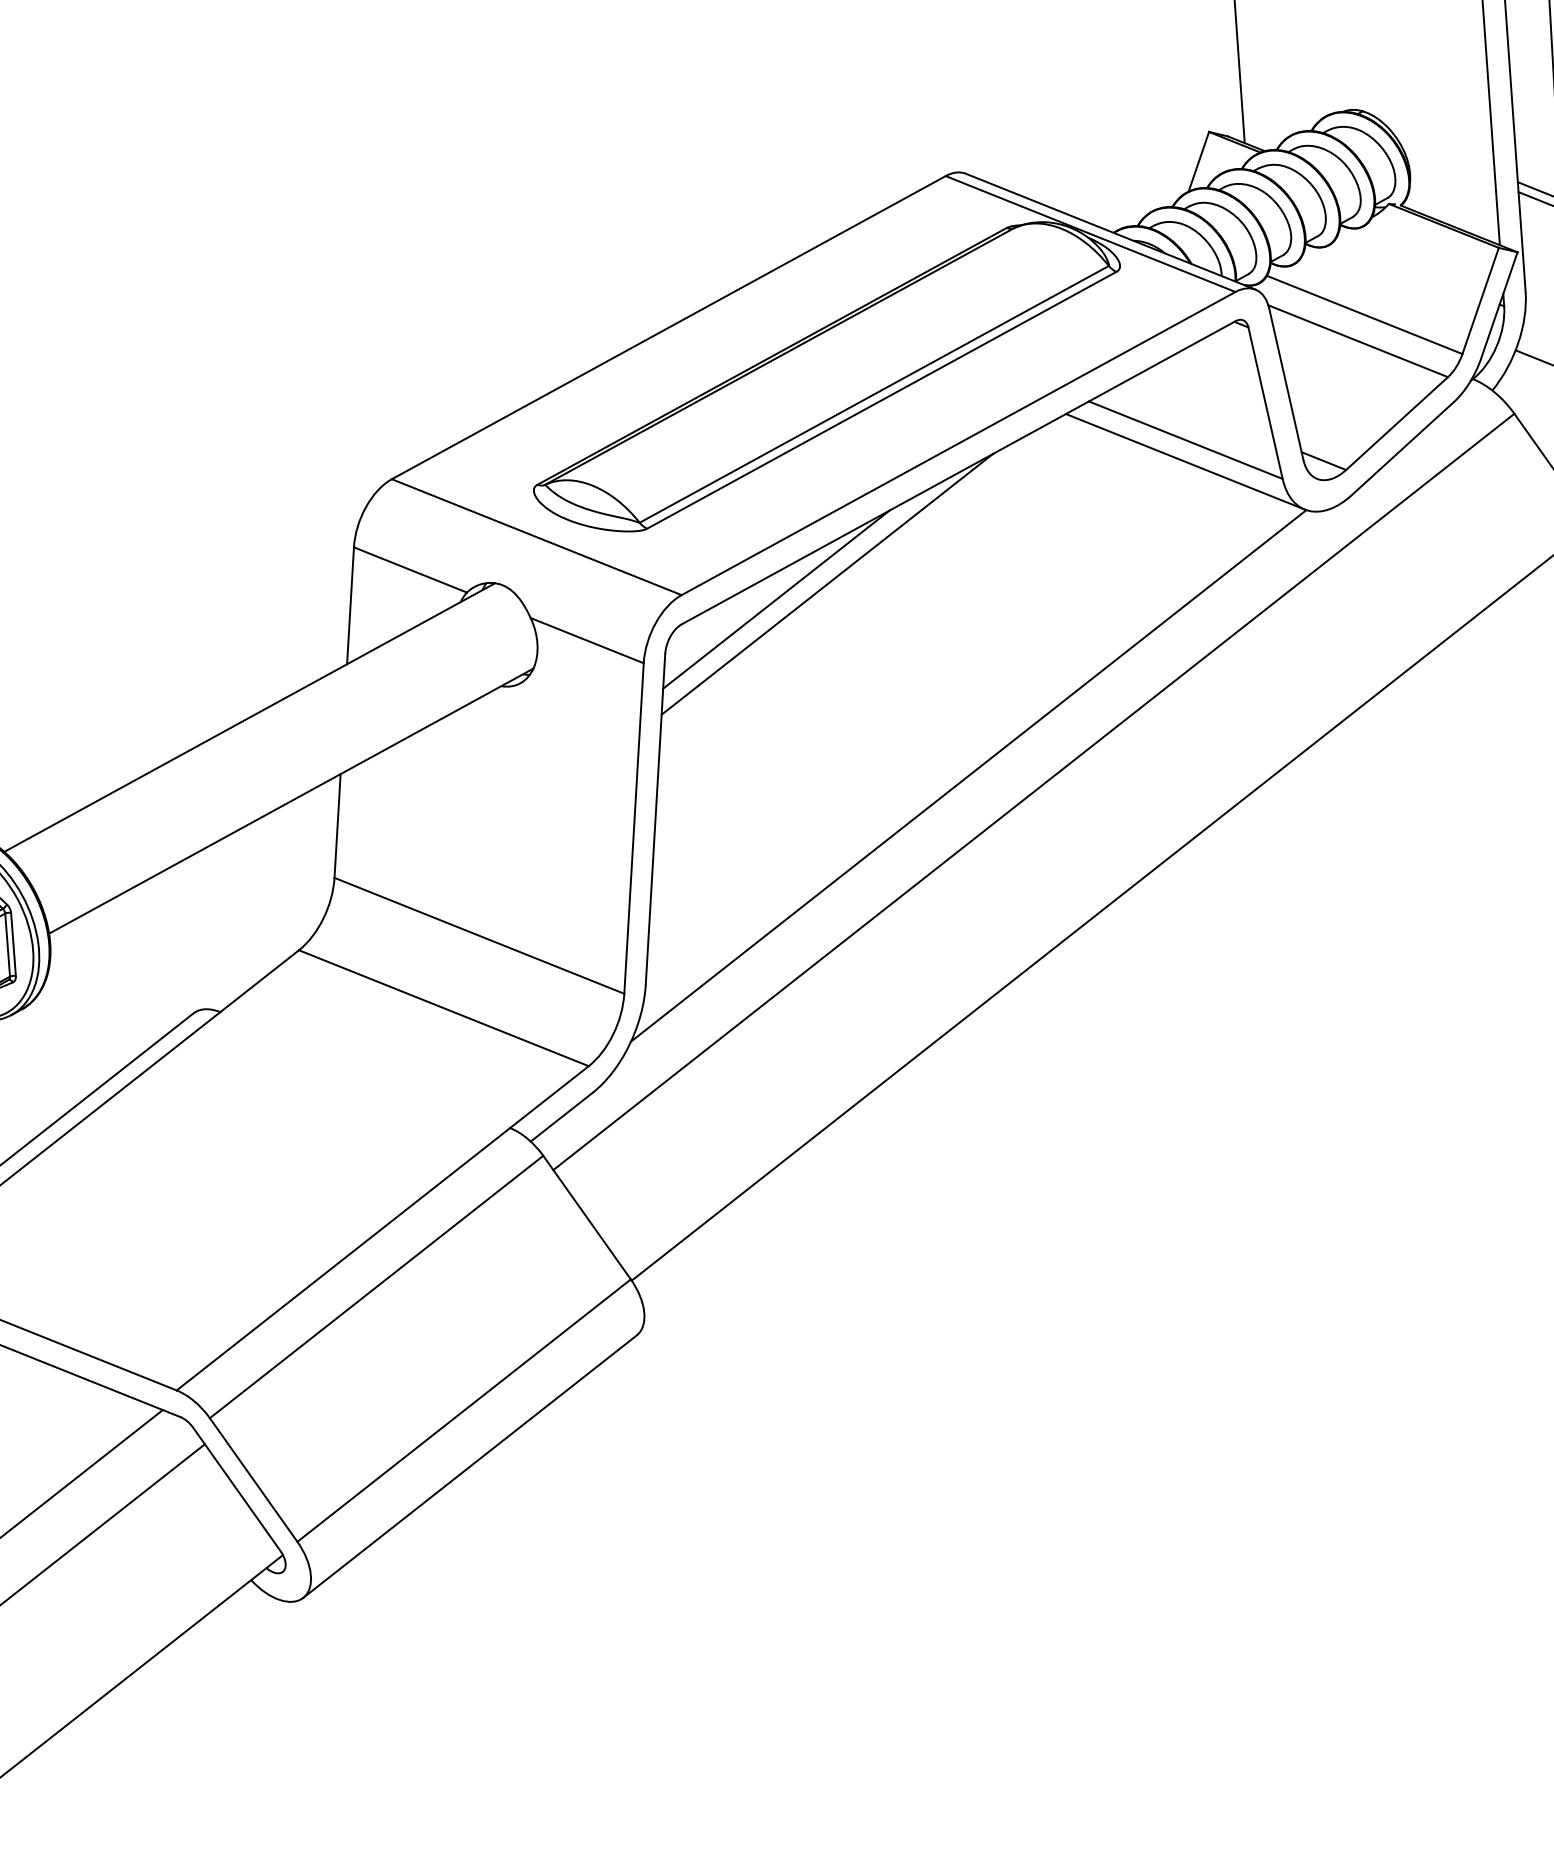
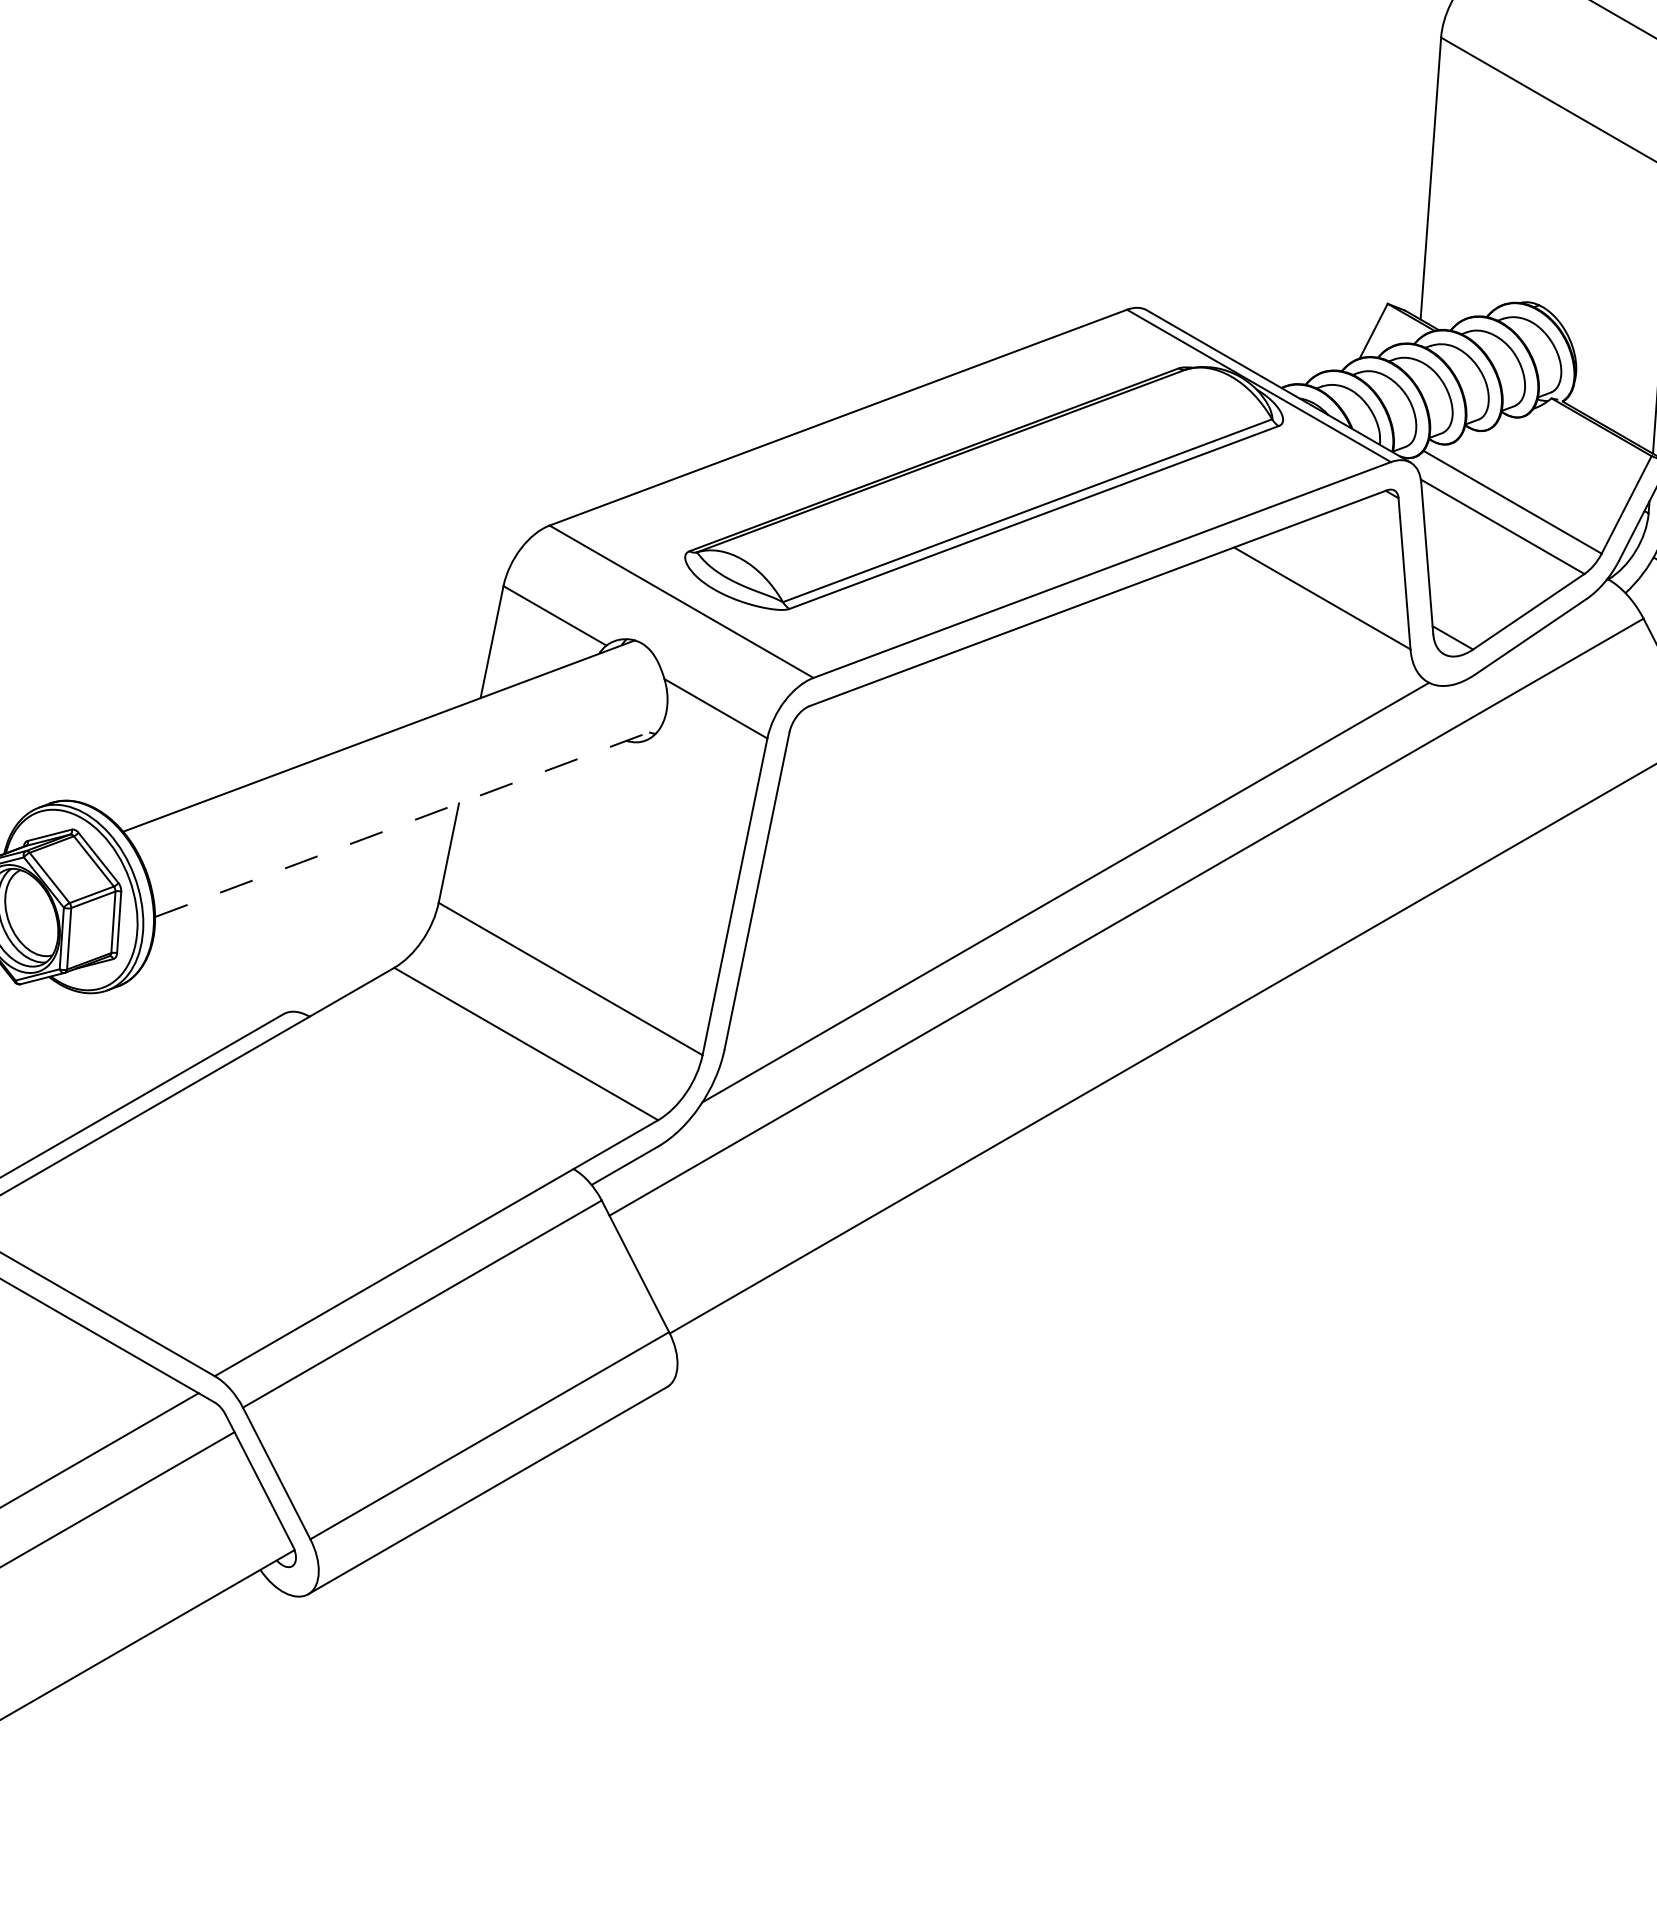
line: (1185, 462) -> (1318, 619), removed
line: (826, 584) -> (955, 687), removed
line: (776, 599) -> (904, 695), removed
line: (291, 800) -> (407, 822), solid -> dashed

